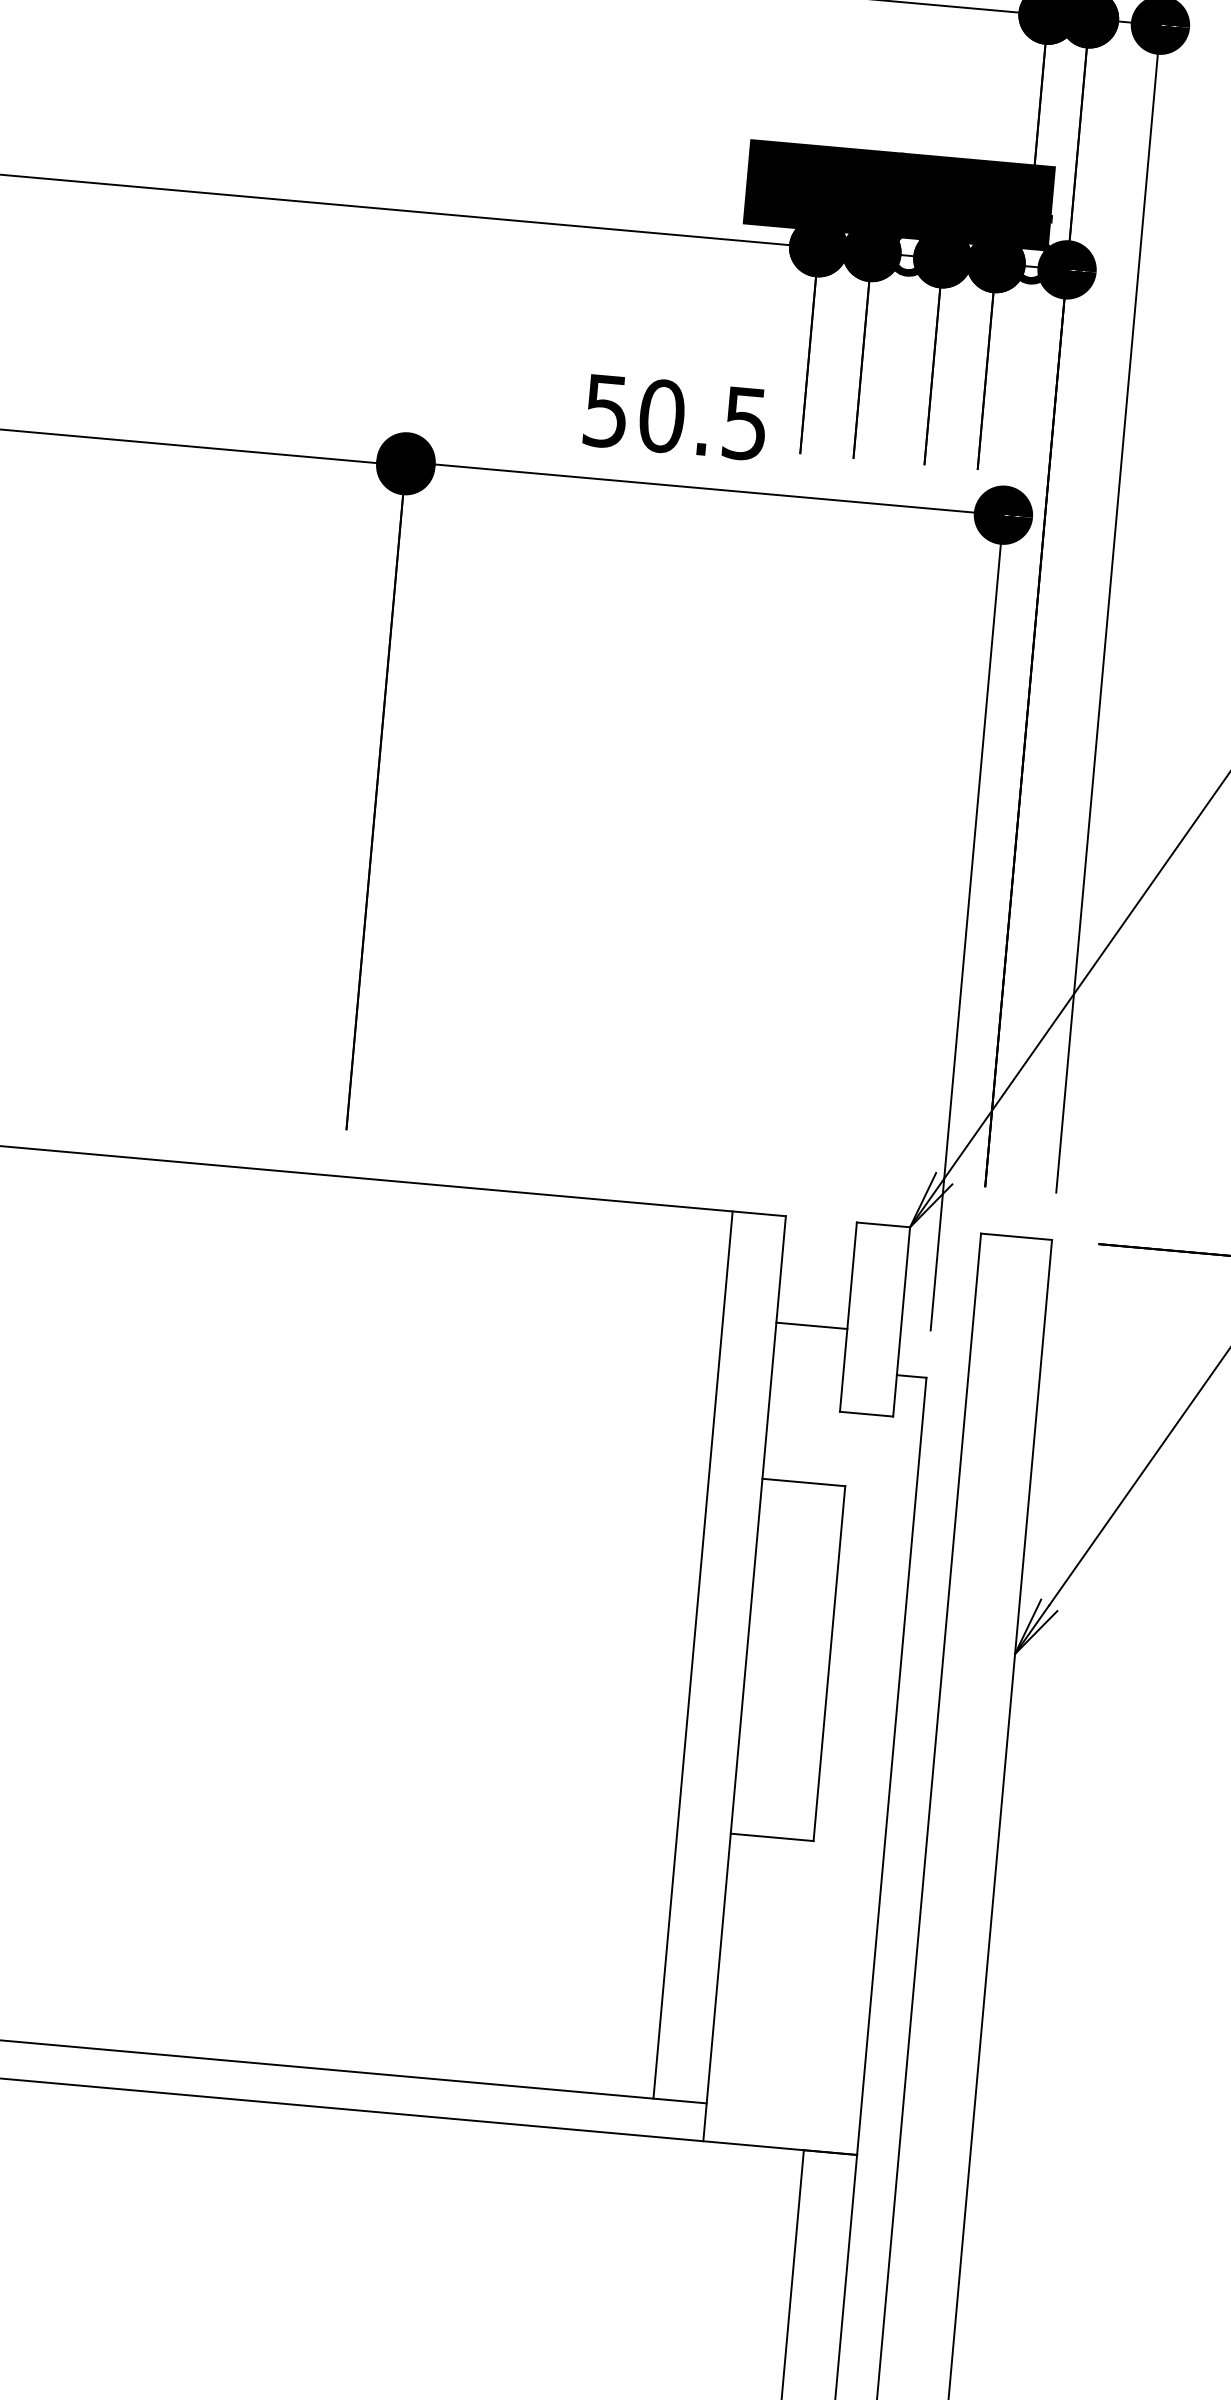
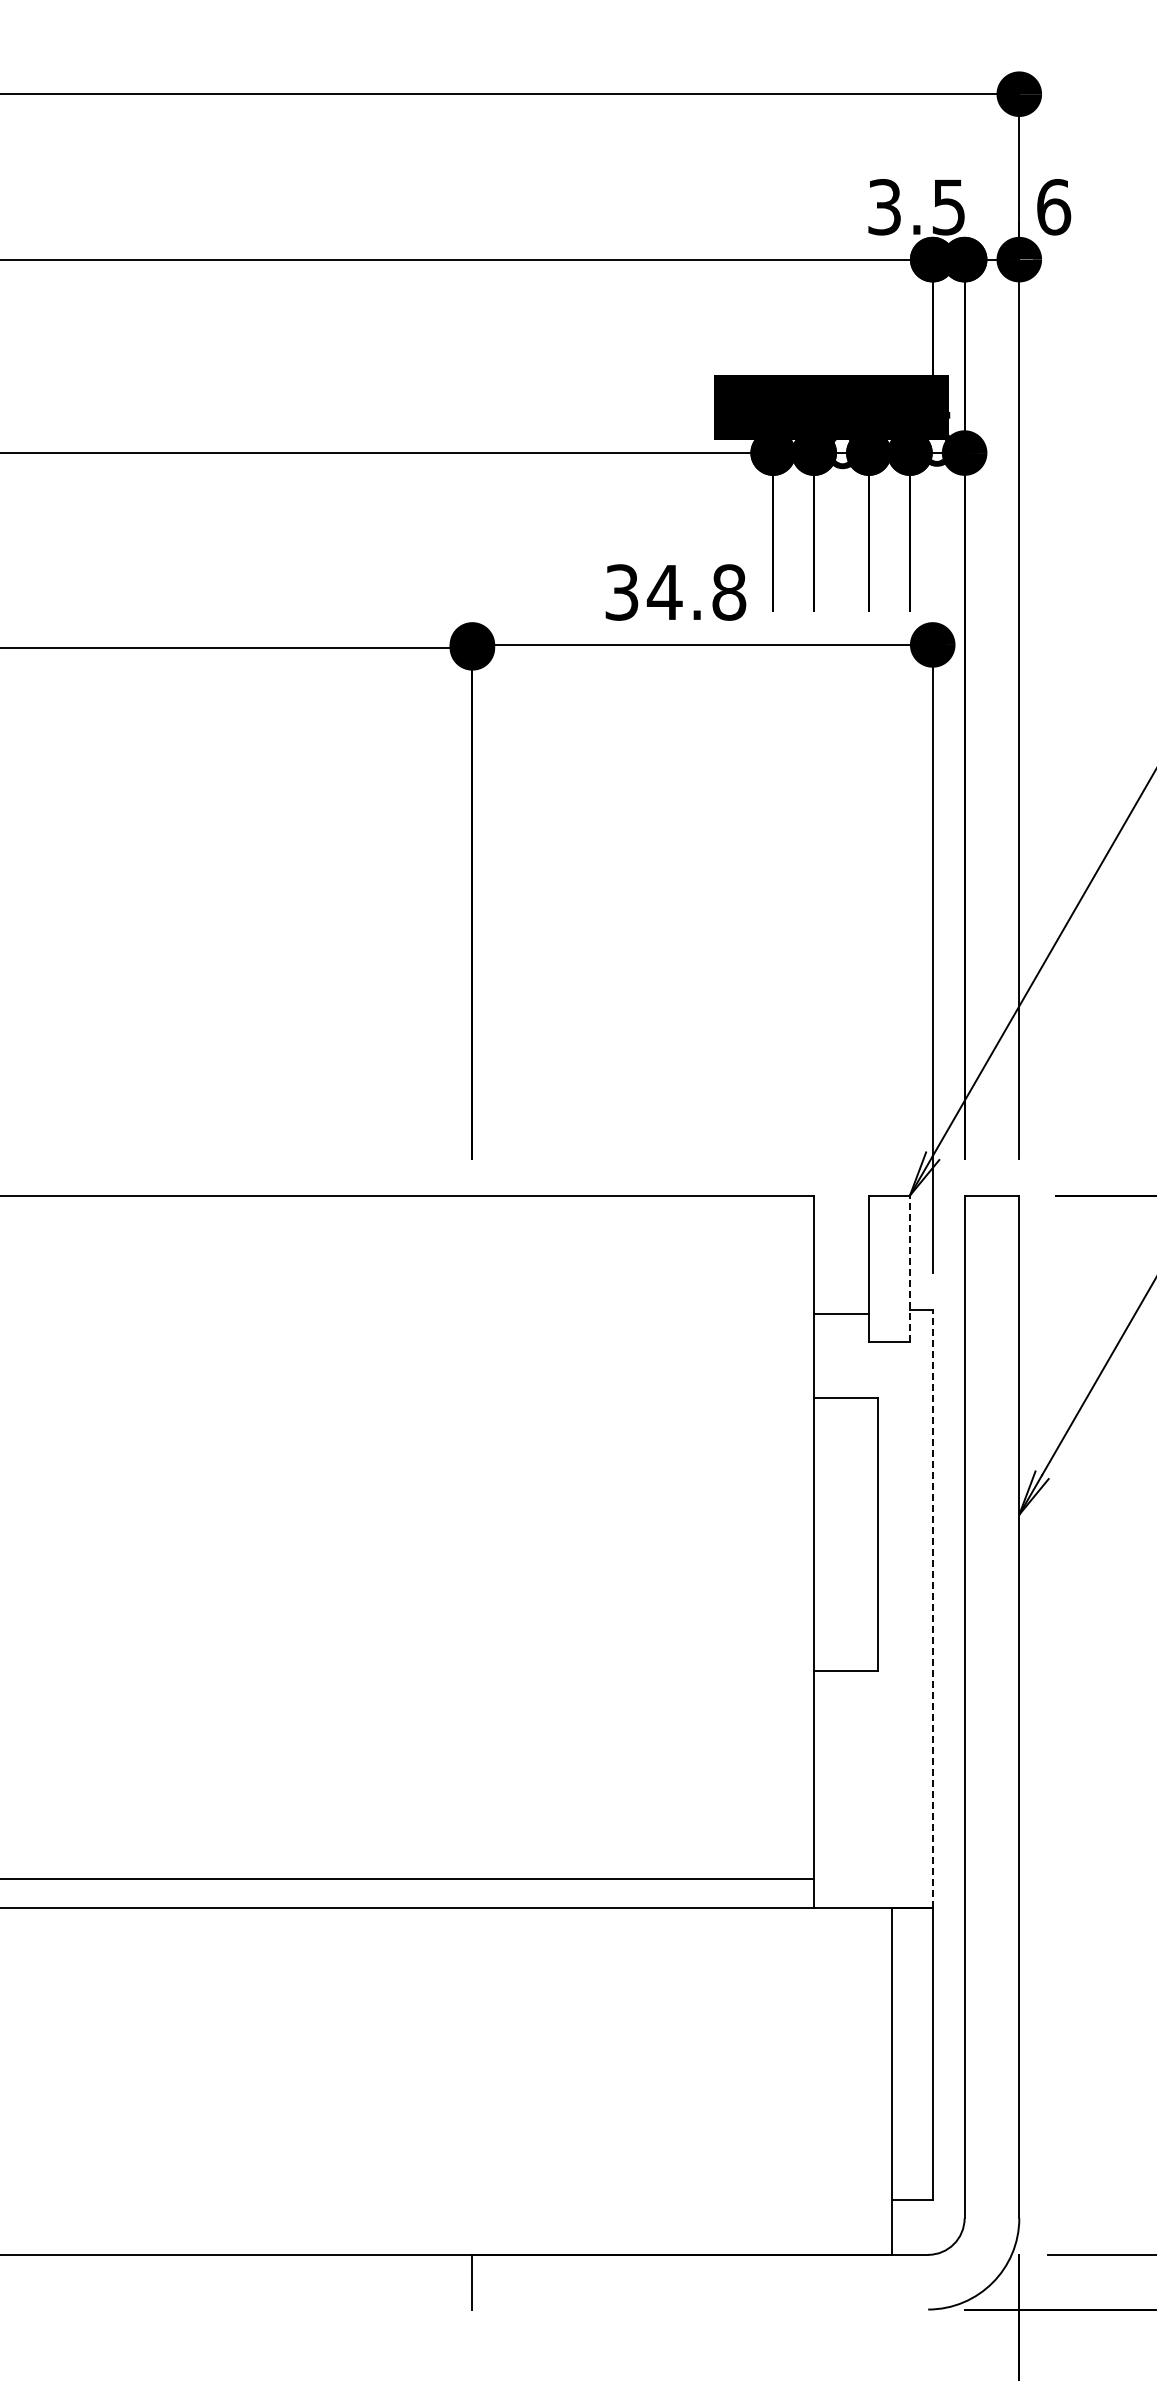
text: (677, 417) -> (676, 592), 50.5 -> 34.8
line: (901, 1321) -> (909, 1268), solid -> dashed
line: (811, 1325) -> (841, 1313), moved
line: (693, 1655) -> (773, 1537), removed
line: (891, 1765) -> (932, 1608), solid -> dashed

